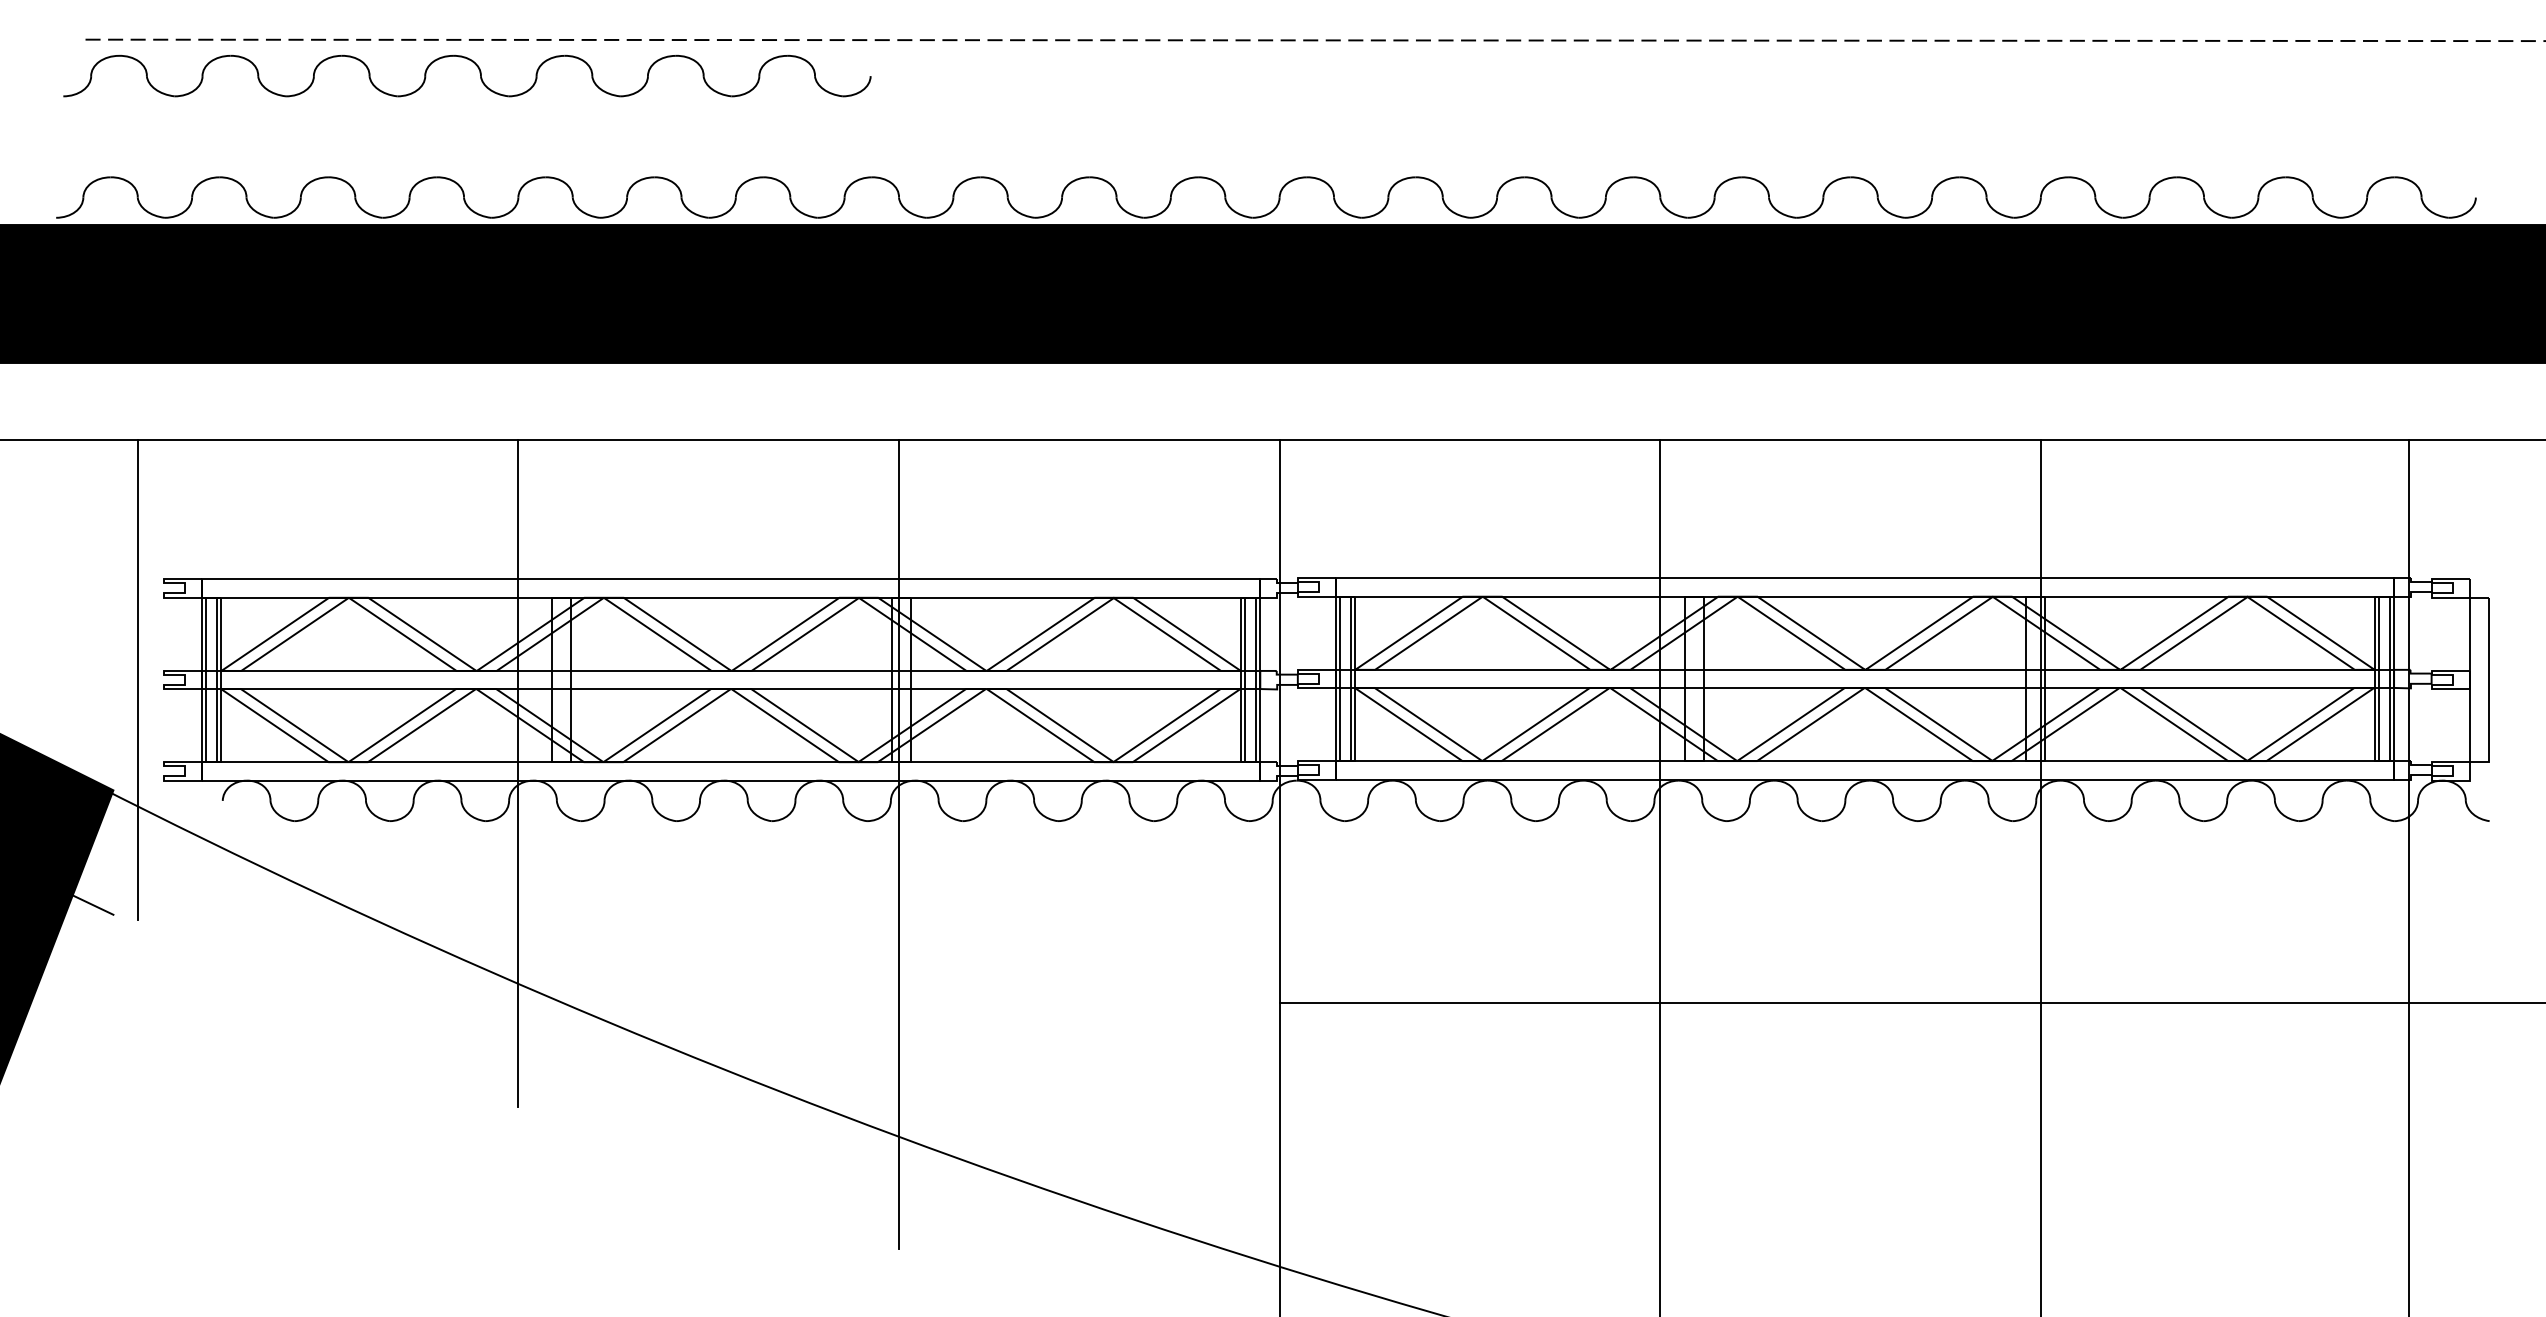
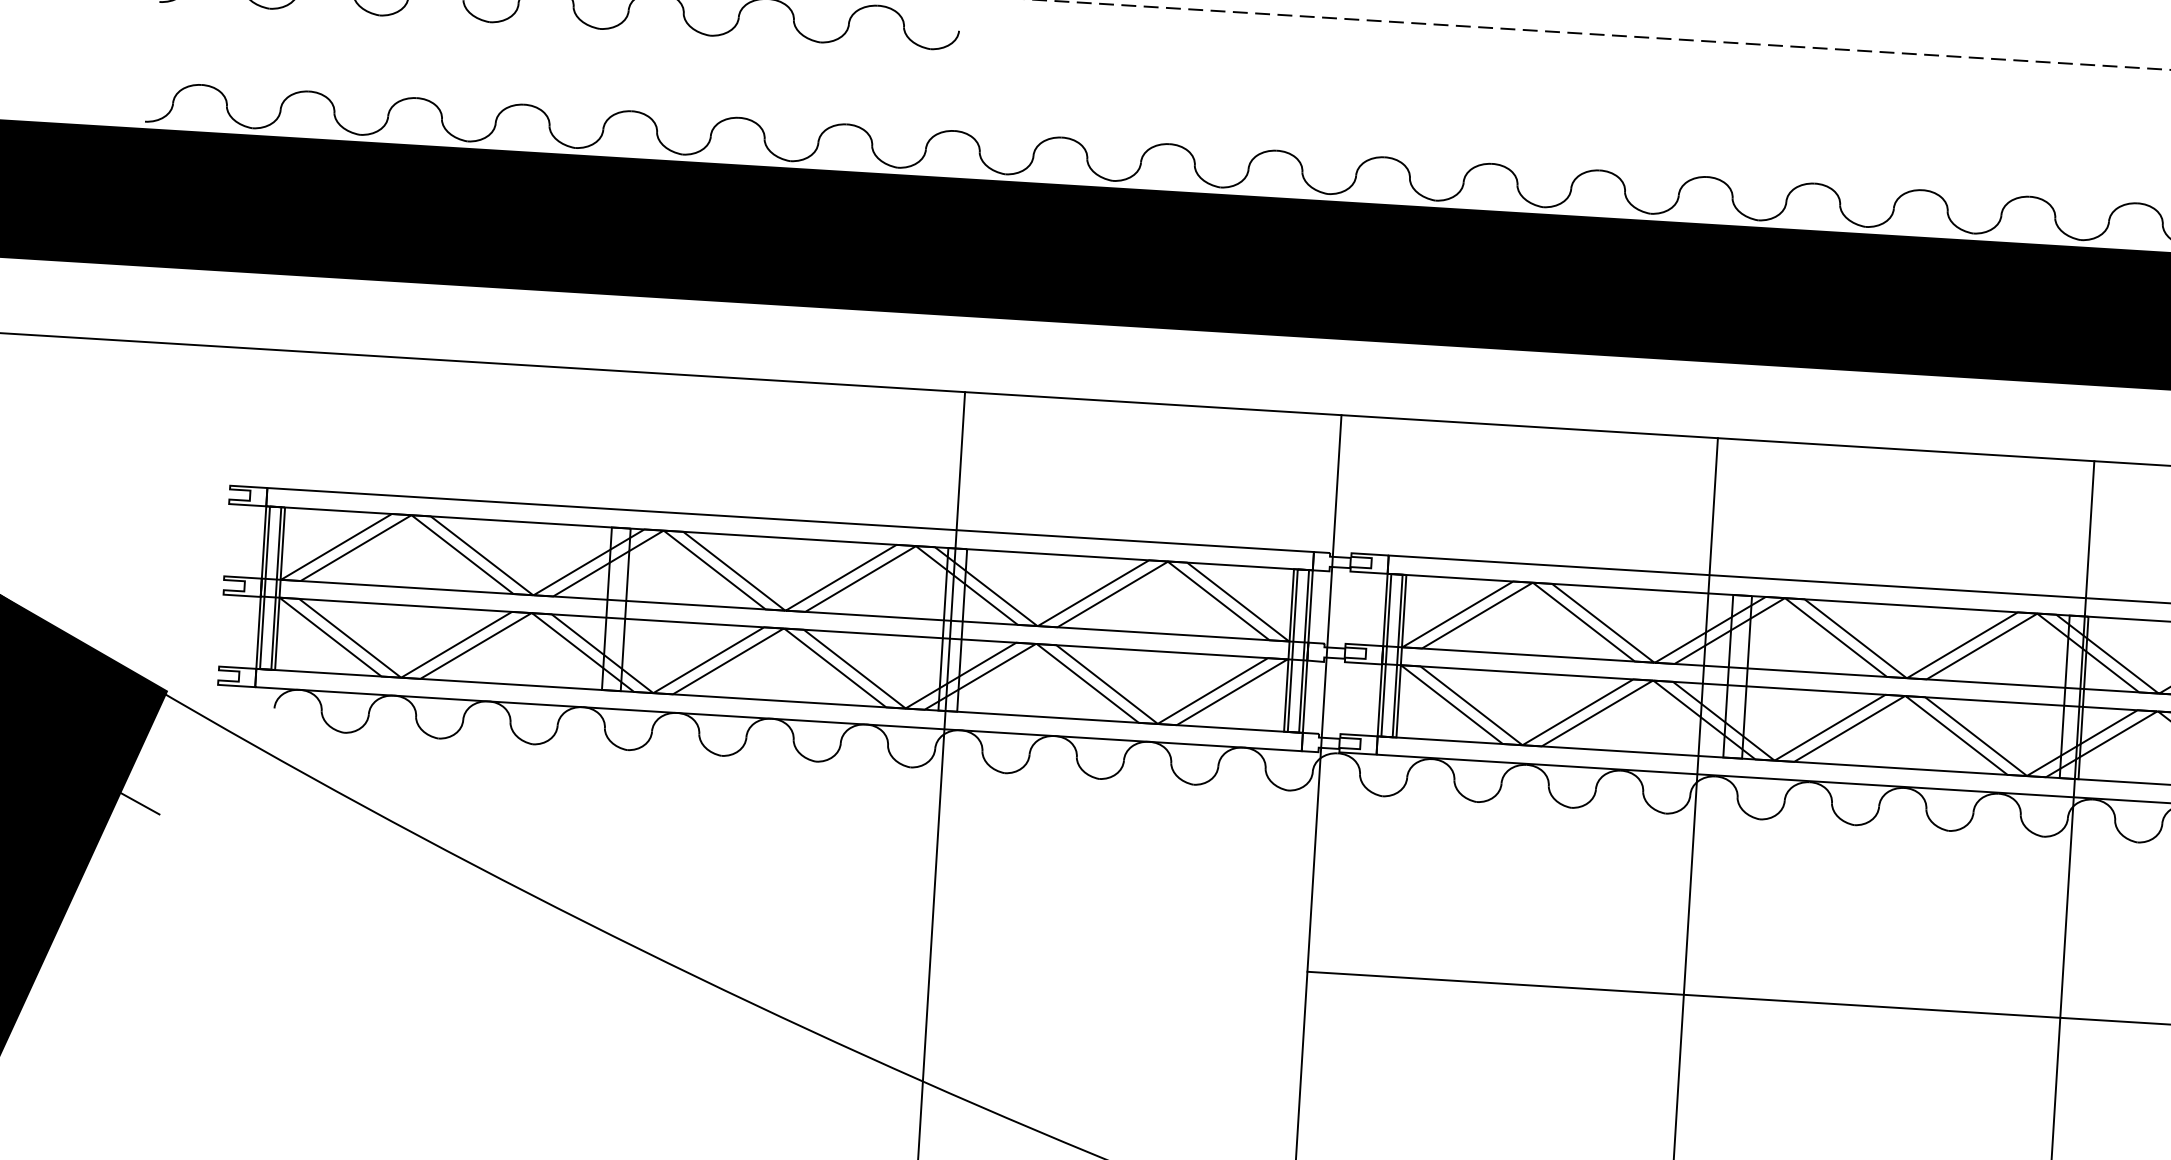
line: (137, 679) -> (197, 583), removed
line: (518, 773) -> (568, 699), removed

